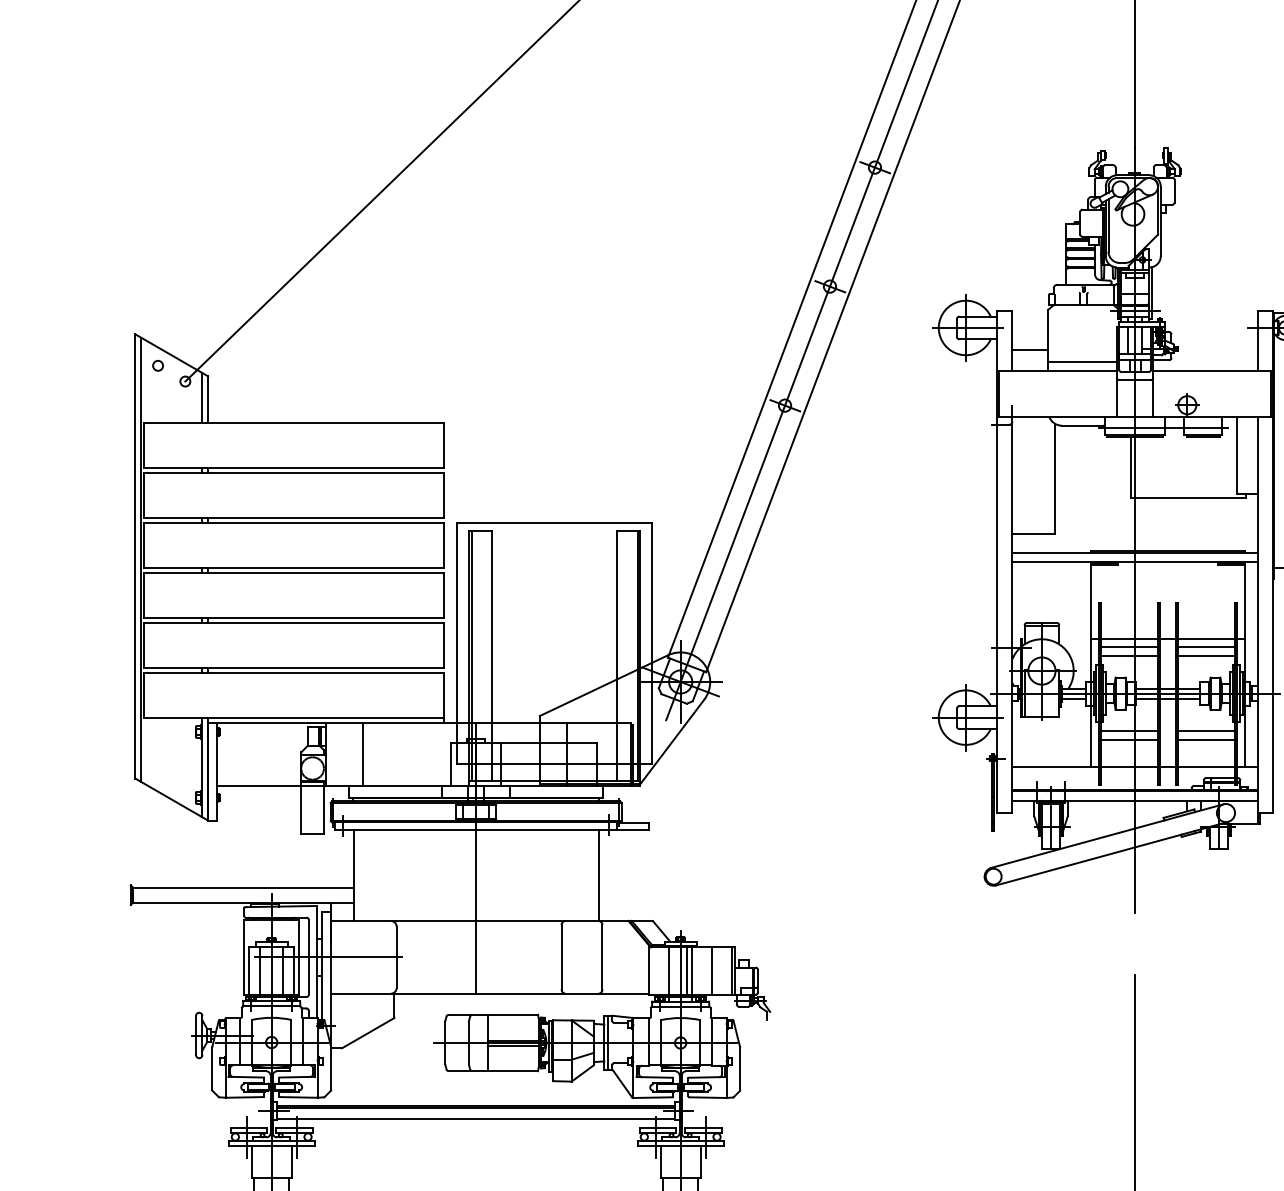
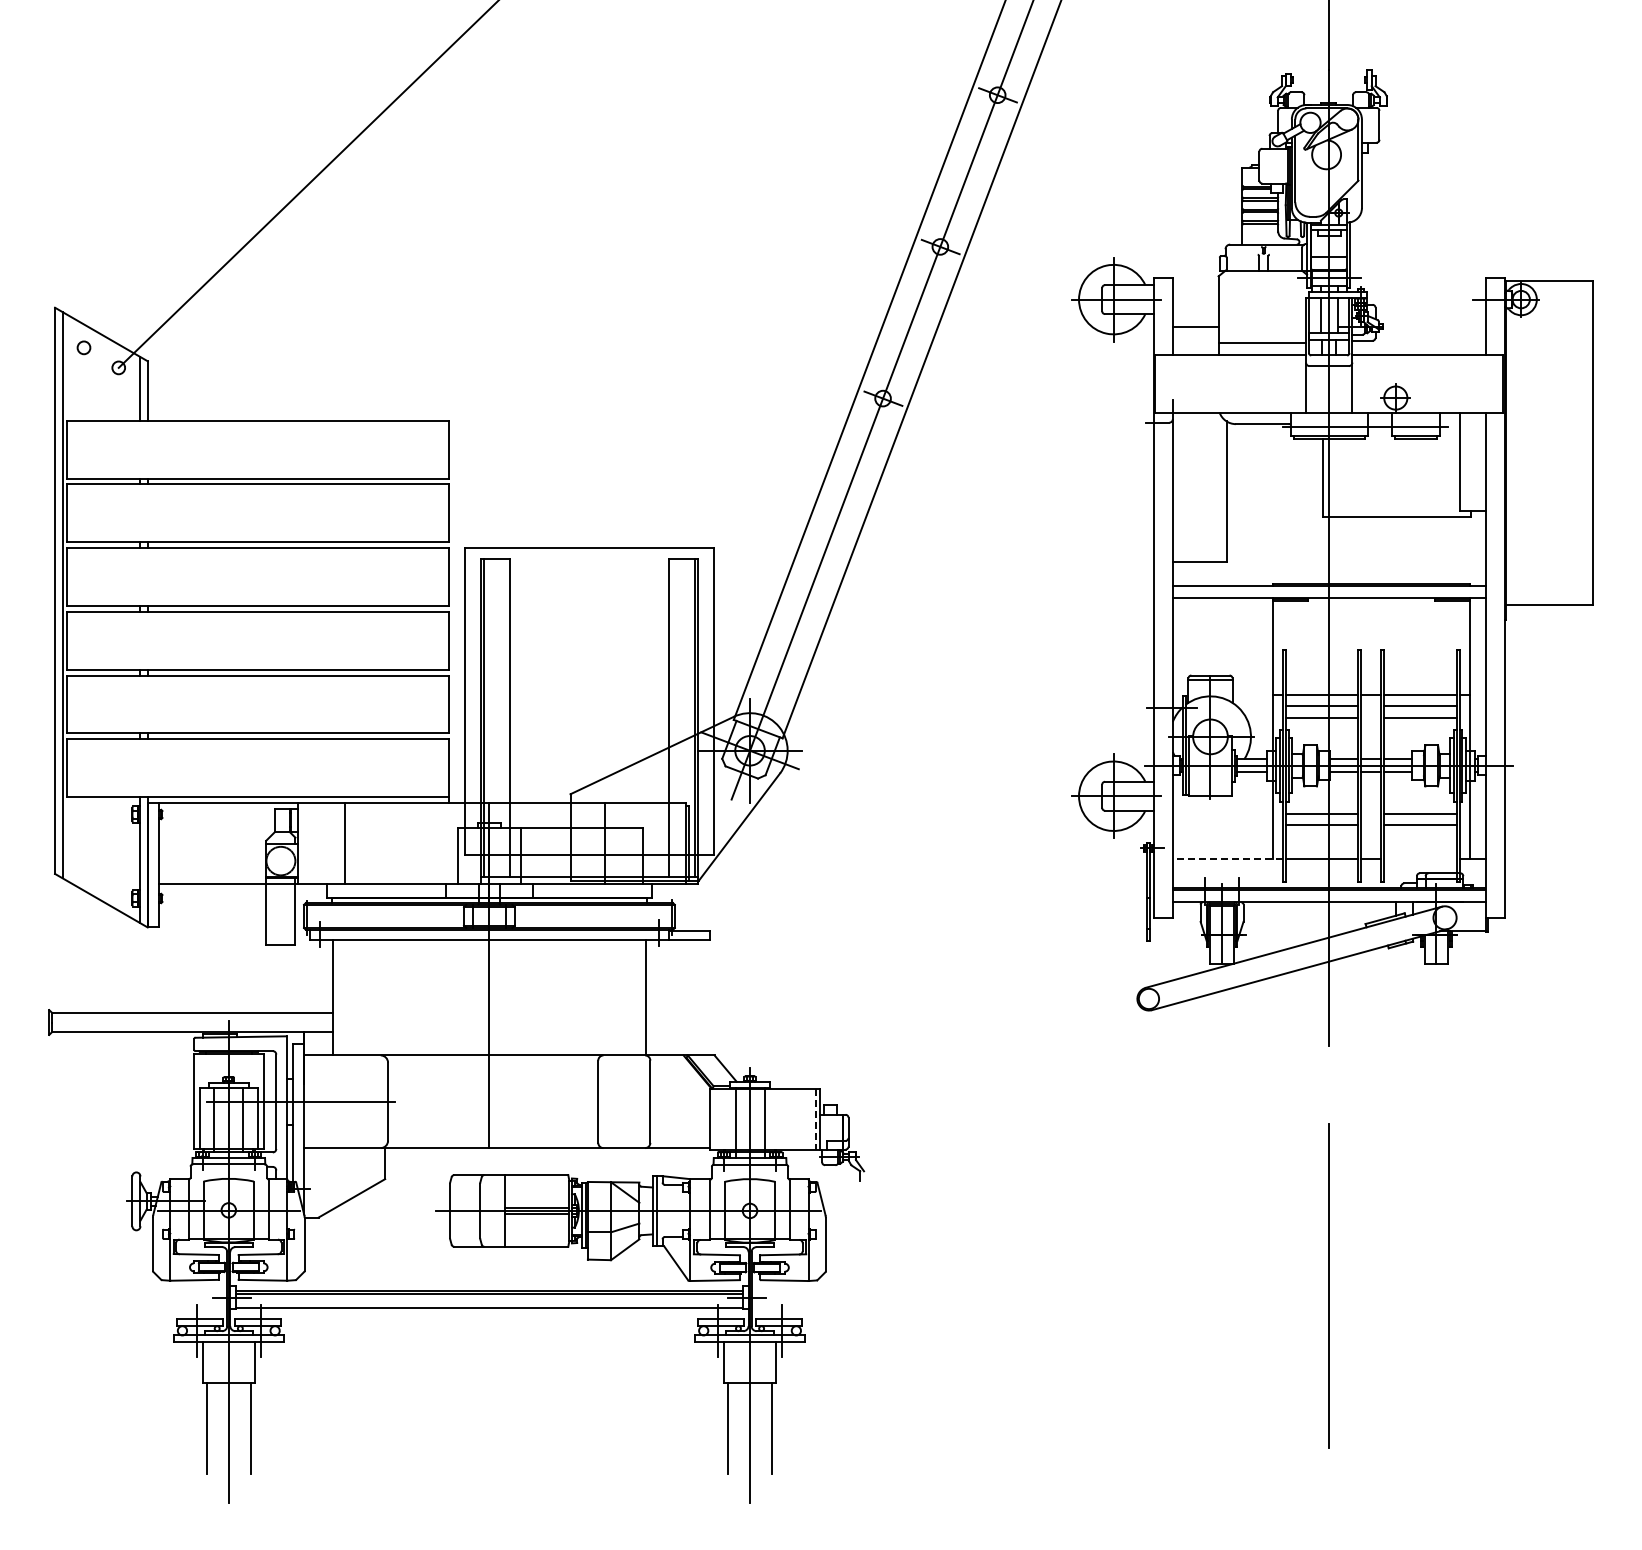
line: (1055, 767) -> (1227, 859), solid -> dashed
line: (1206, 767) -> (1420, 859), removed
line: (687, 970) -> (758, 1118), removed
line: (712, 970) -> (790, 1118), removed
line: (732, 971) -> (815, 1119), solid -> dashed

